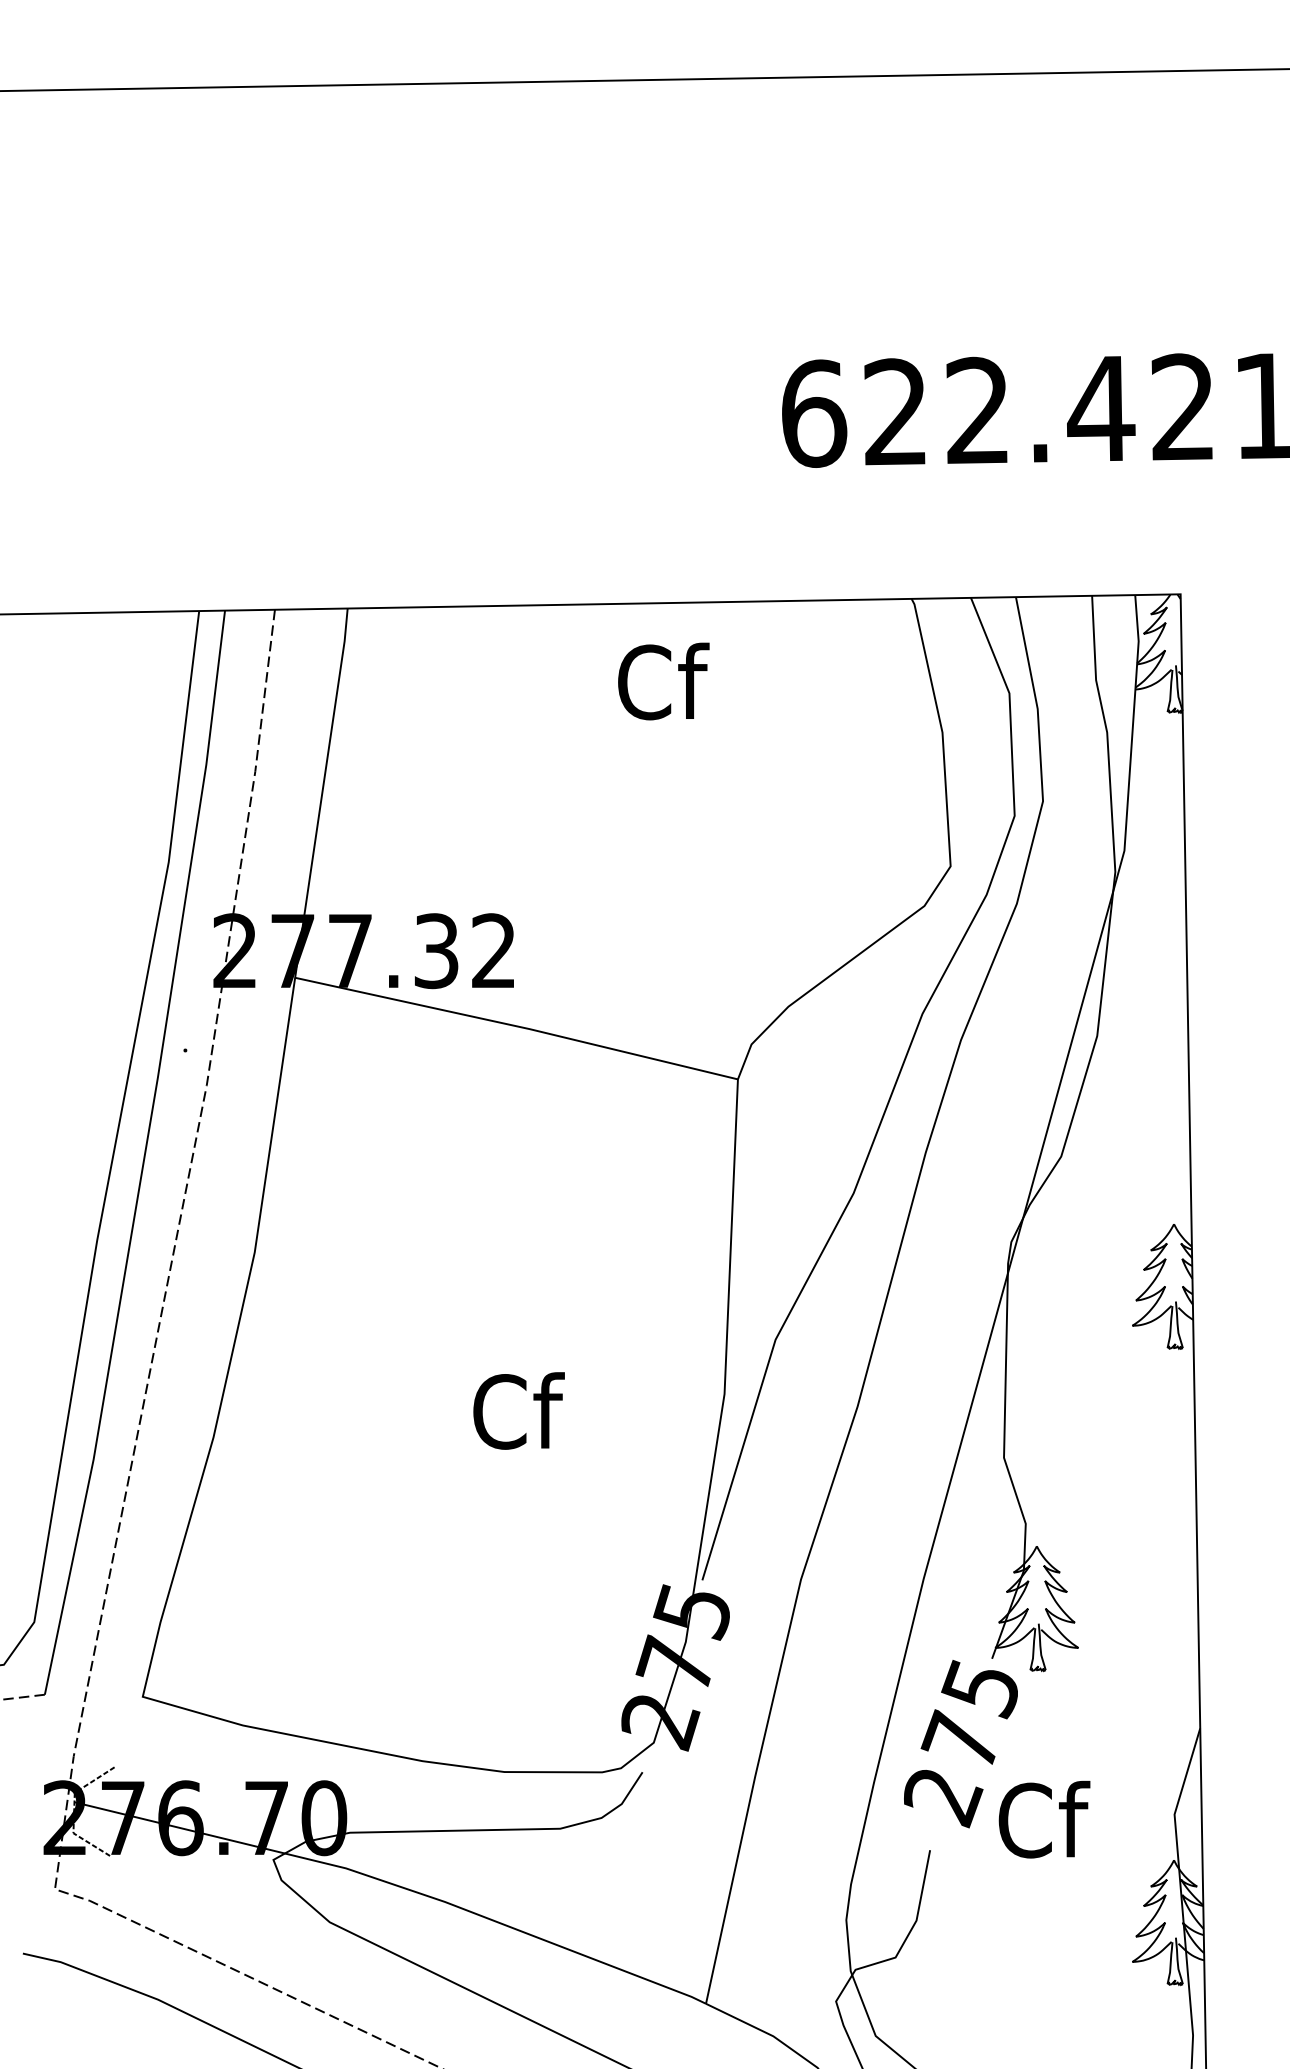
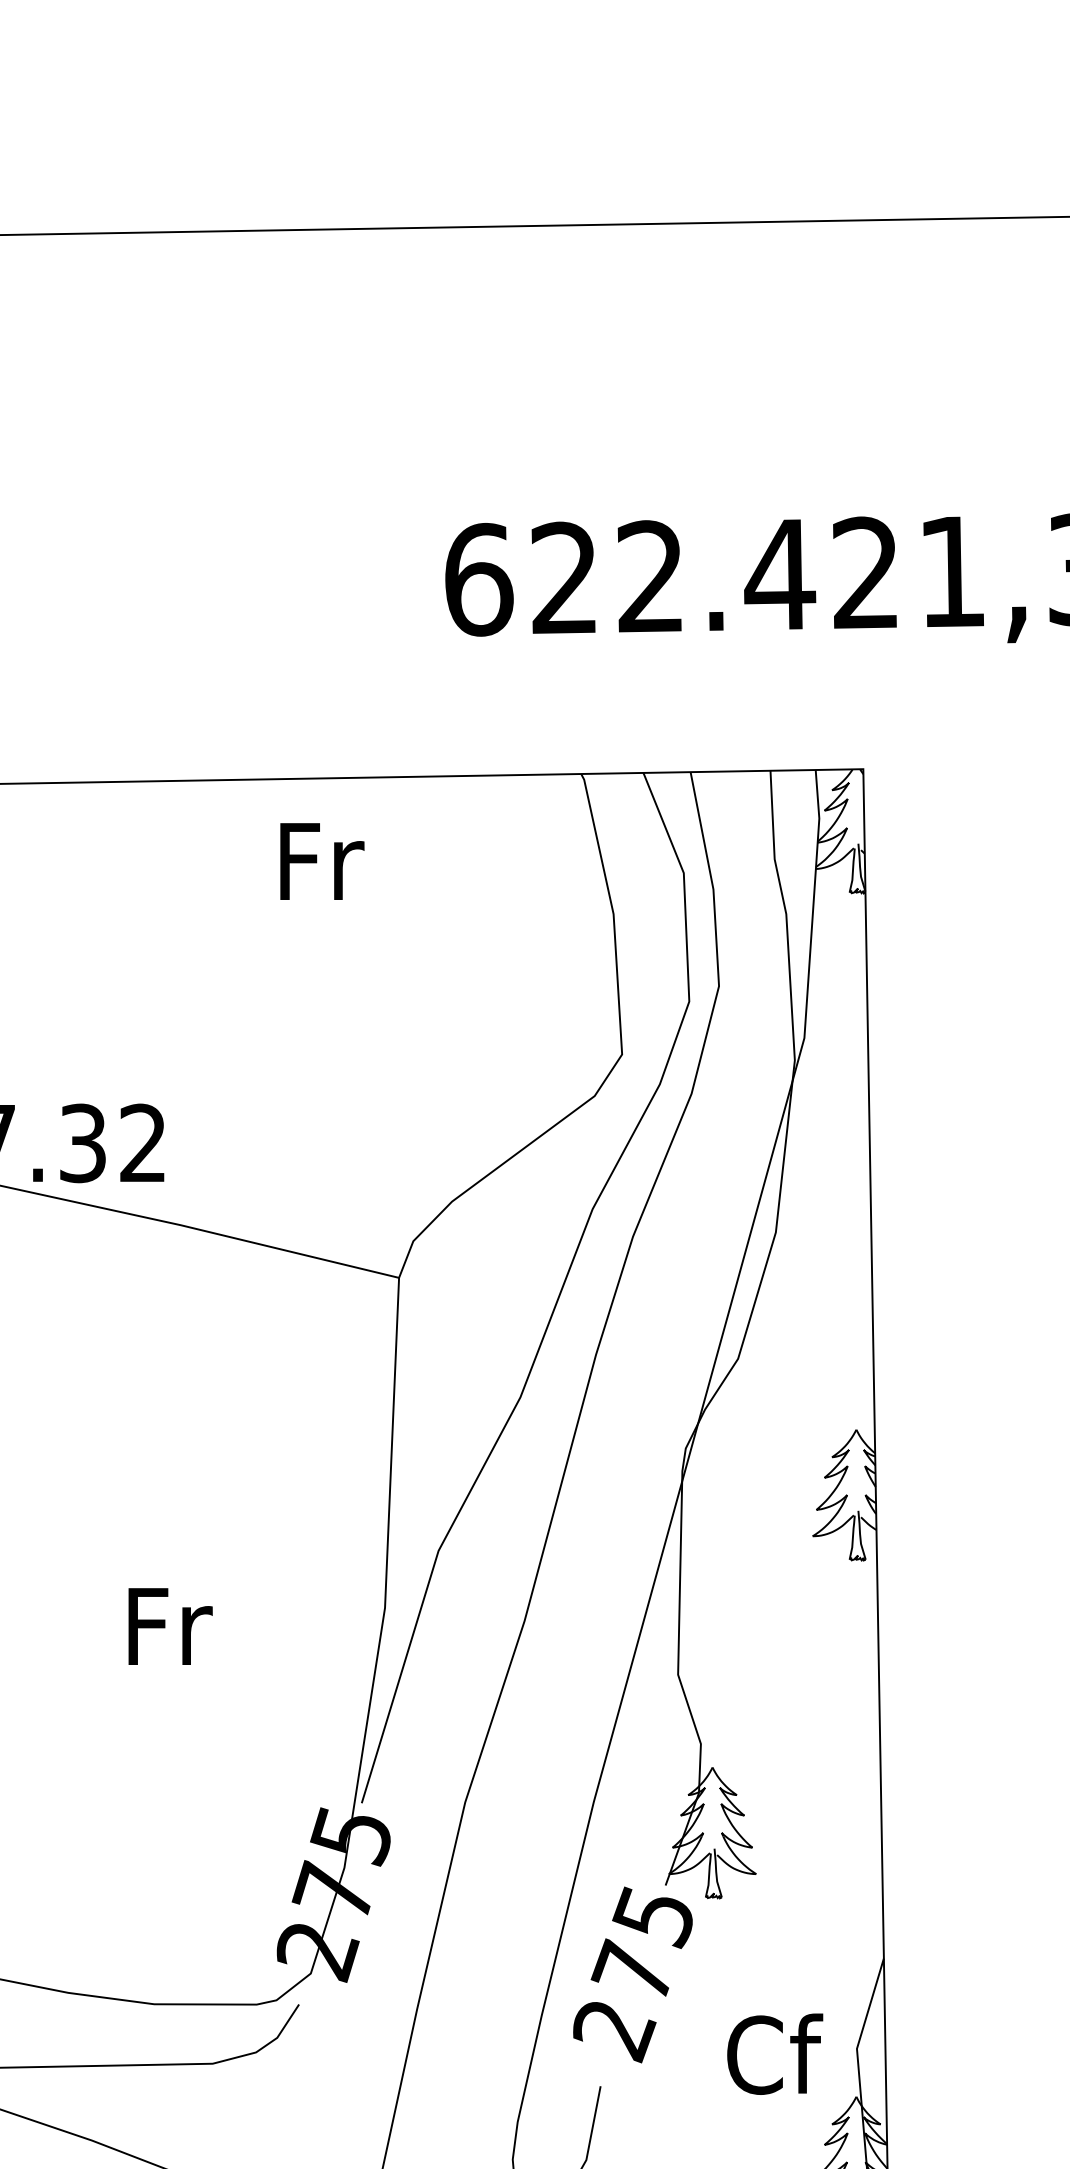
text: (663, 681) -> (321, 860), Cf -> Fr
text: (518, 1410) -> (168, 1625), Cf -> Fr
text: (1044, 1819) -> (775, 2054), moved

